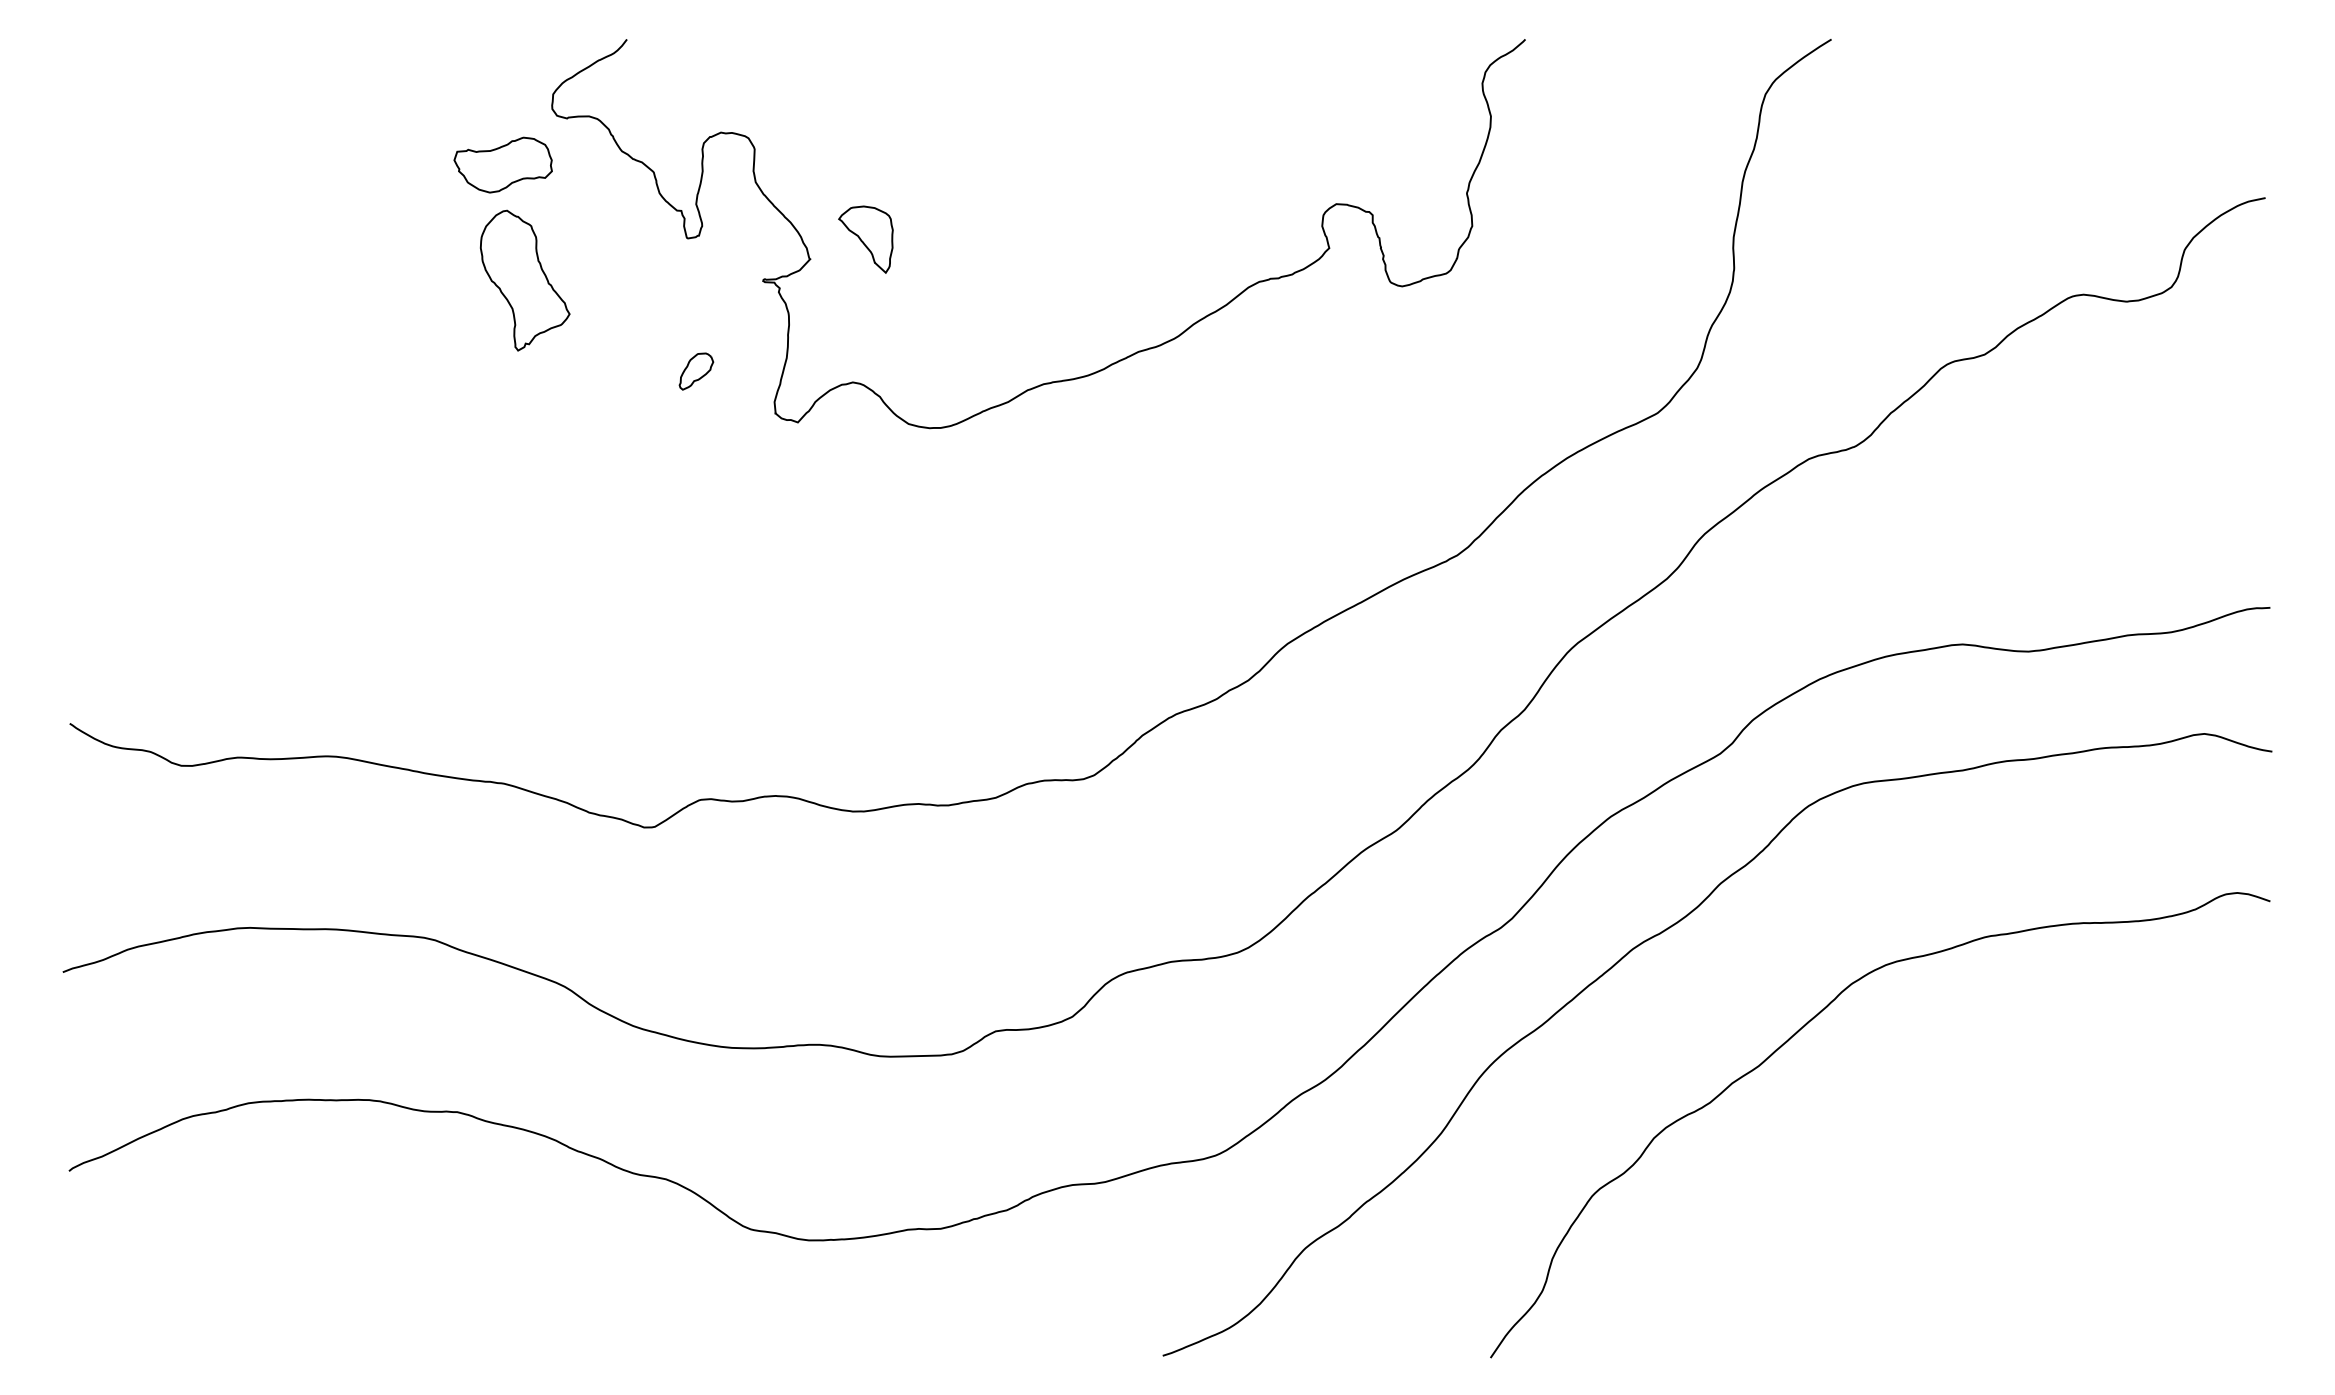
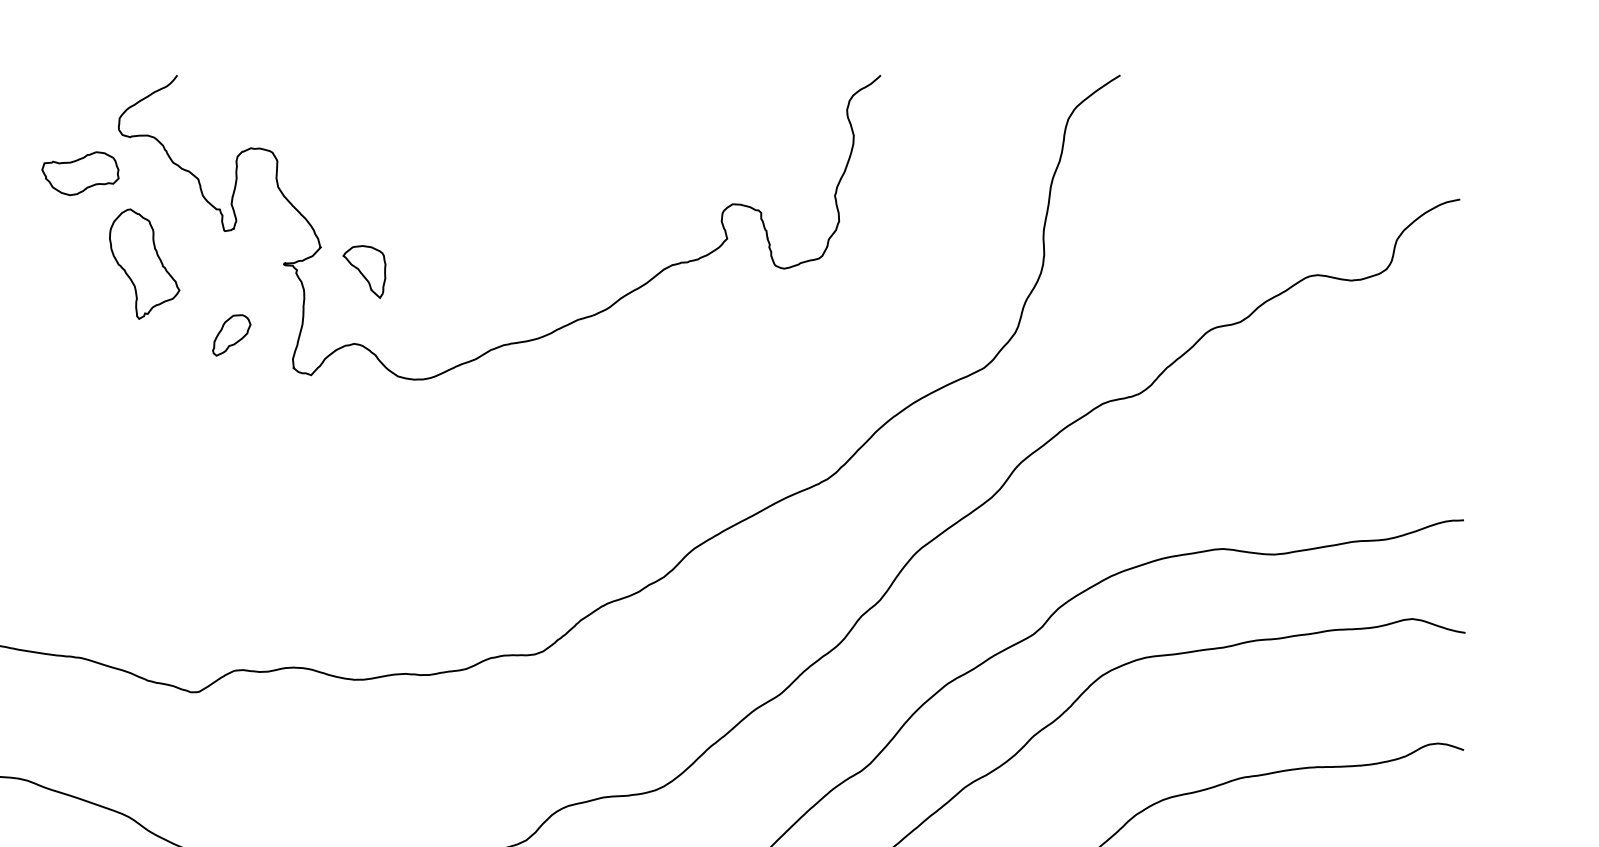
part: (865, 239) -> (364, 271), moved
part: (524, 280) -> (144, 264), moved
part: (696, 371) -> (231, 335), size x1.43

